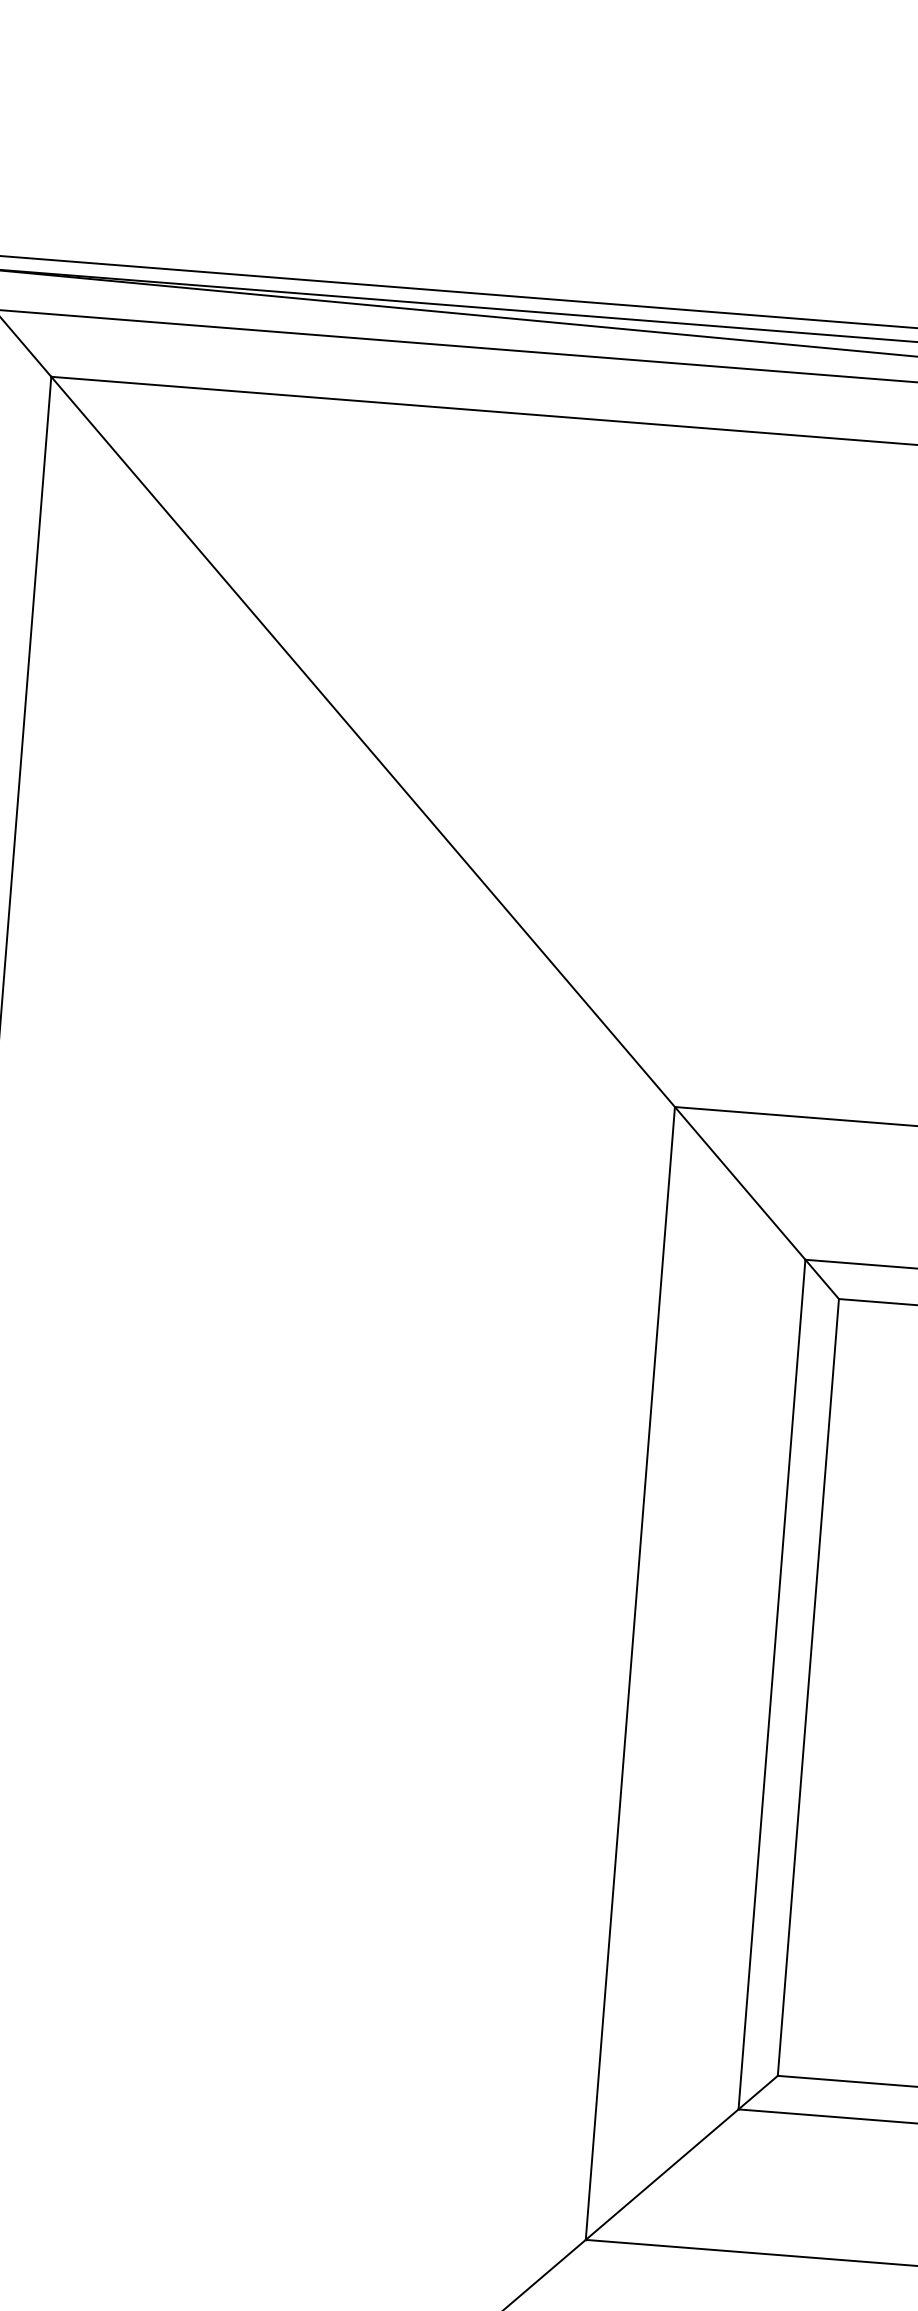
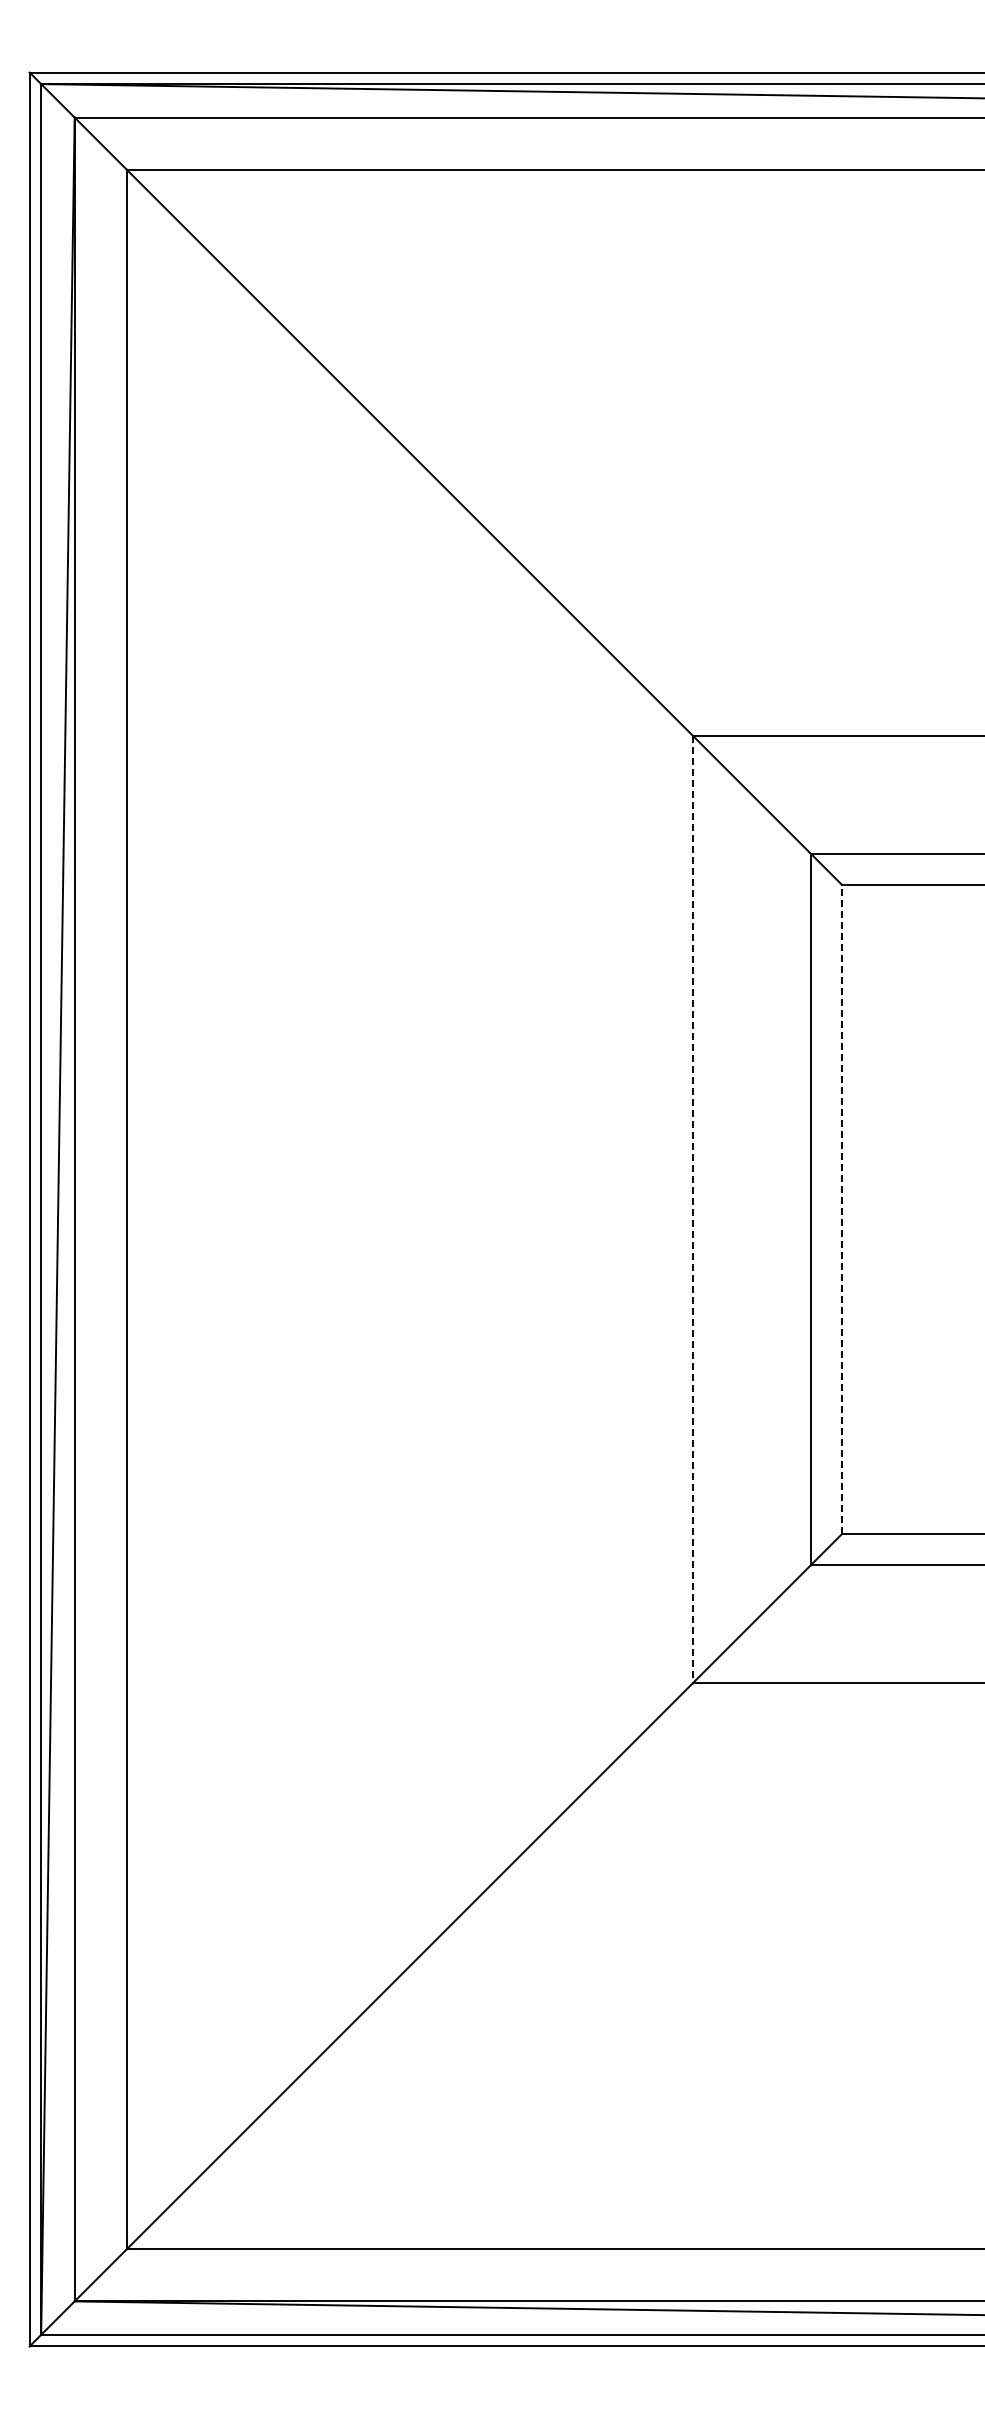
line: (629, 1673) -> (692, 1209), solid -> dashed
line: (808, 1687) -> (841, 1209), solid -> dashed

